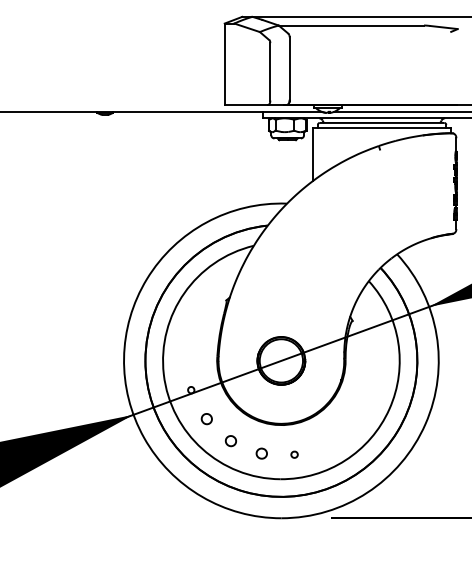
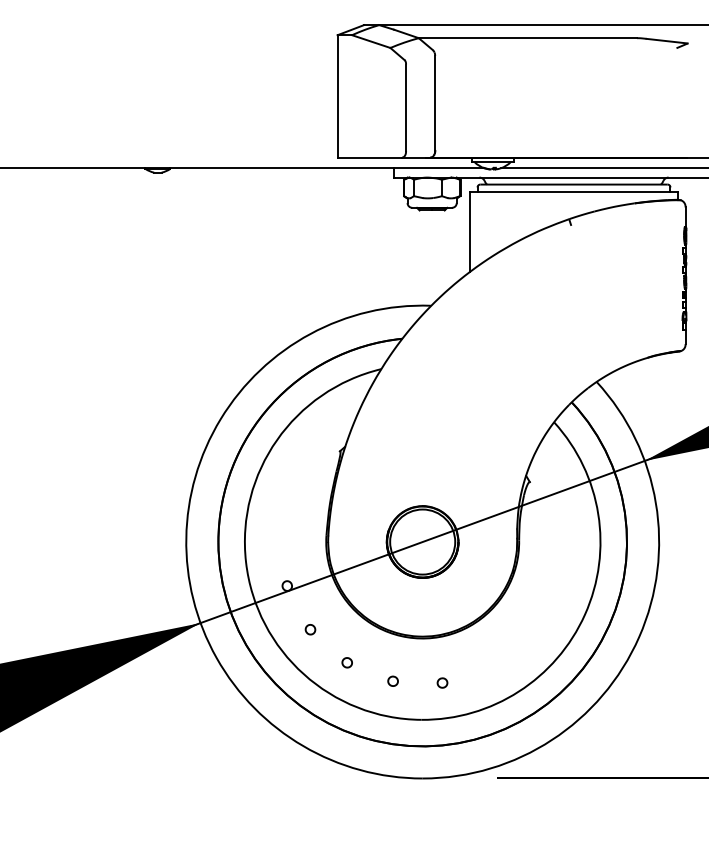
part: (206, 419) -> (310, 630), size x0.62
part: (231, 441) -> (347, 663), size x0.62
part: (261, 453) -> (392, 681), size x0.62

